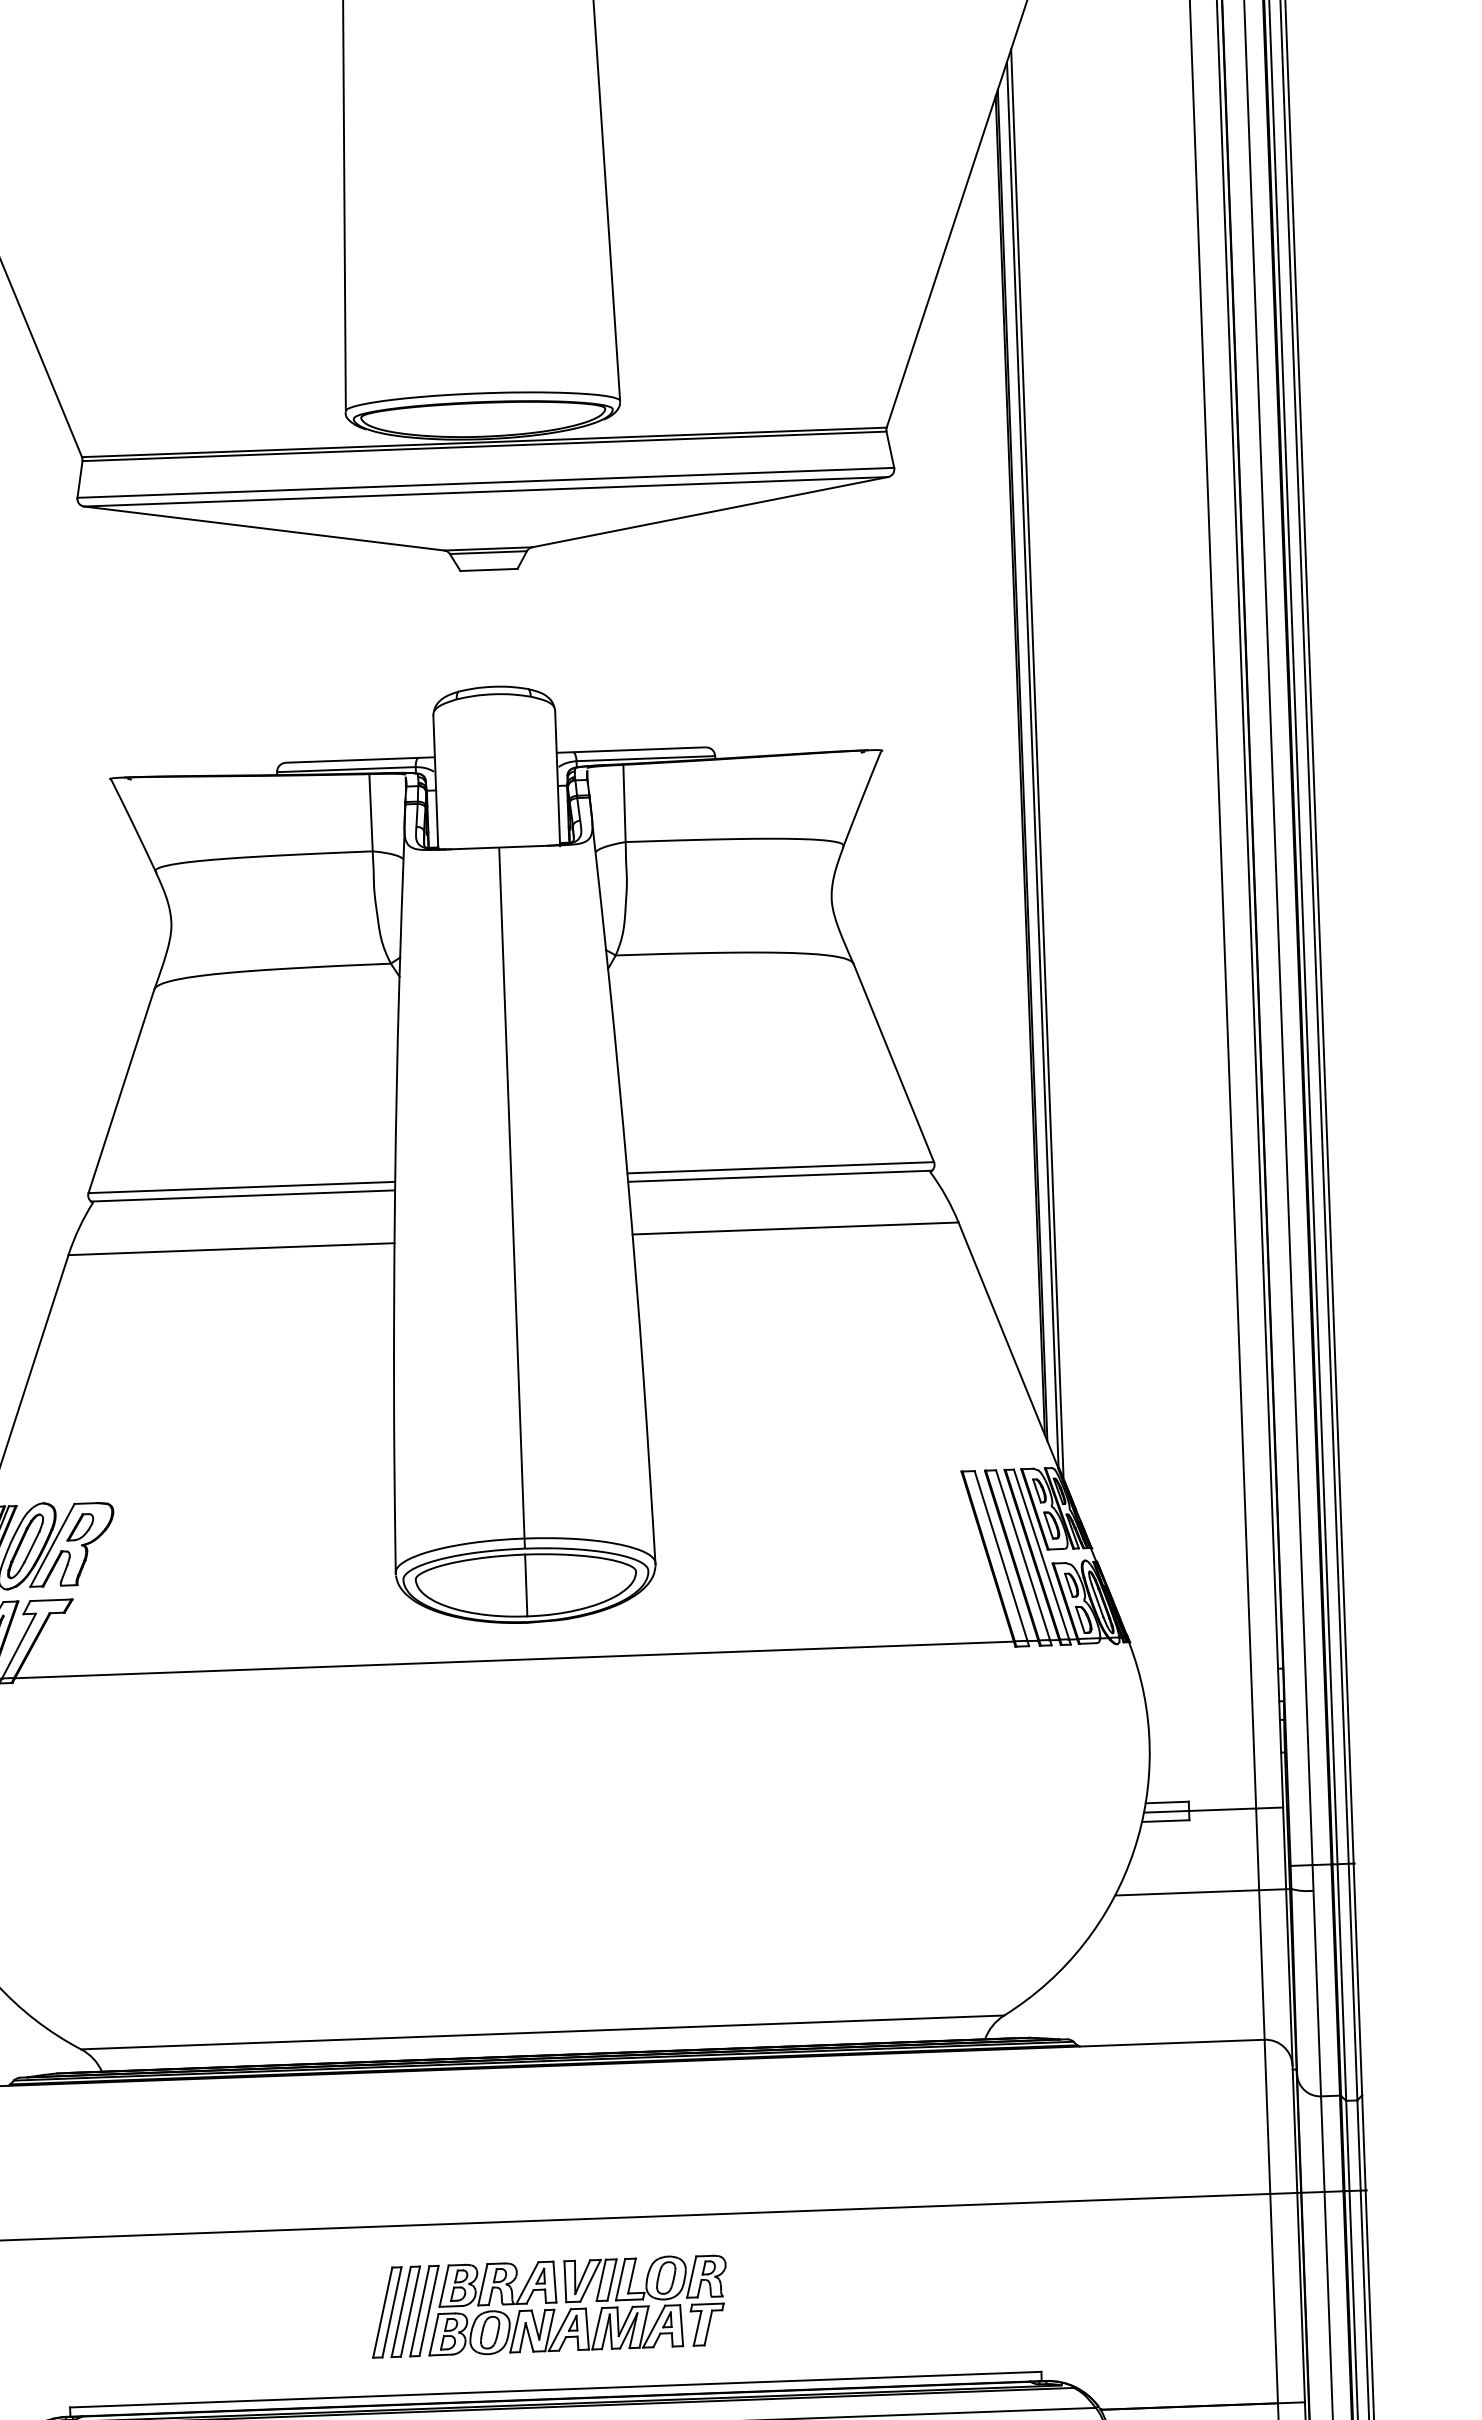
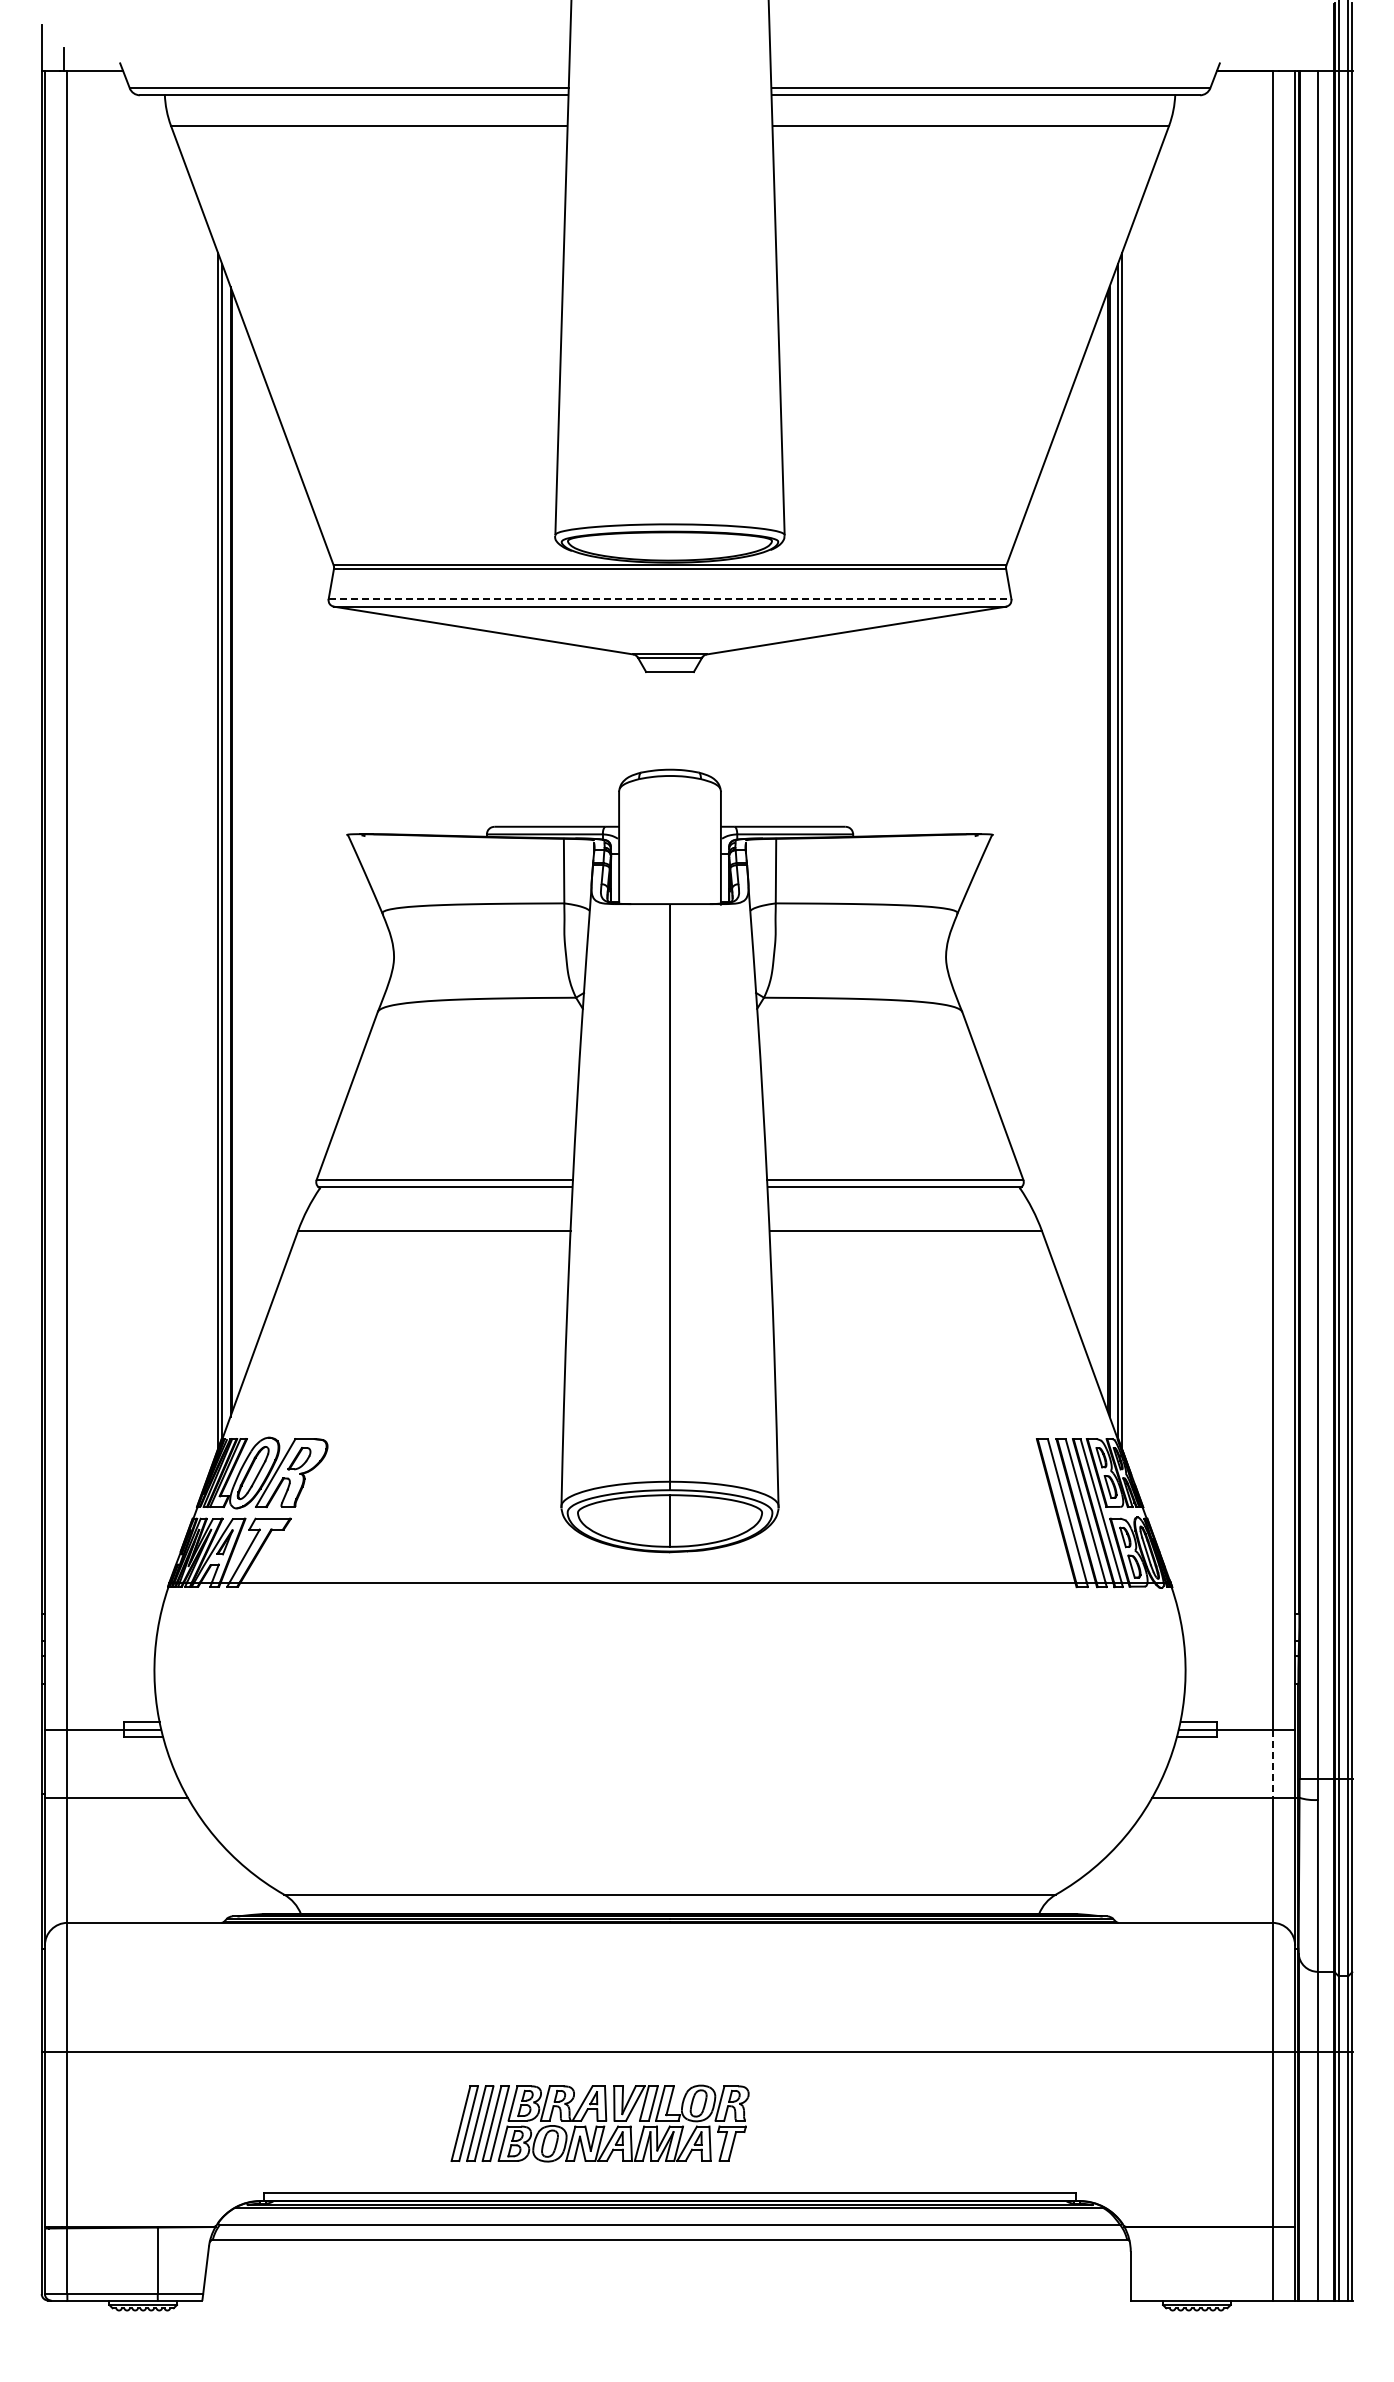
line: (486, 483) -> (670, 599), solid -> dashed
line: (1257, 1850) -> (1272, 1764), solid -> dashed
part: (548, 2306) -> (599, 2123), moved

